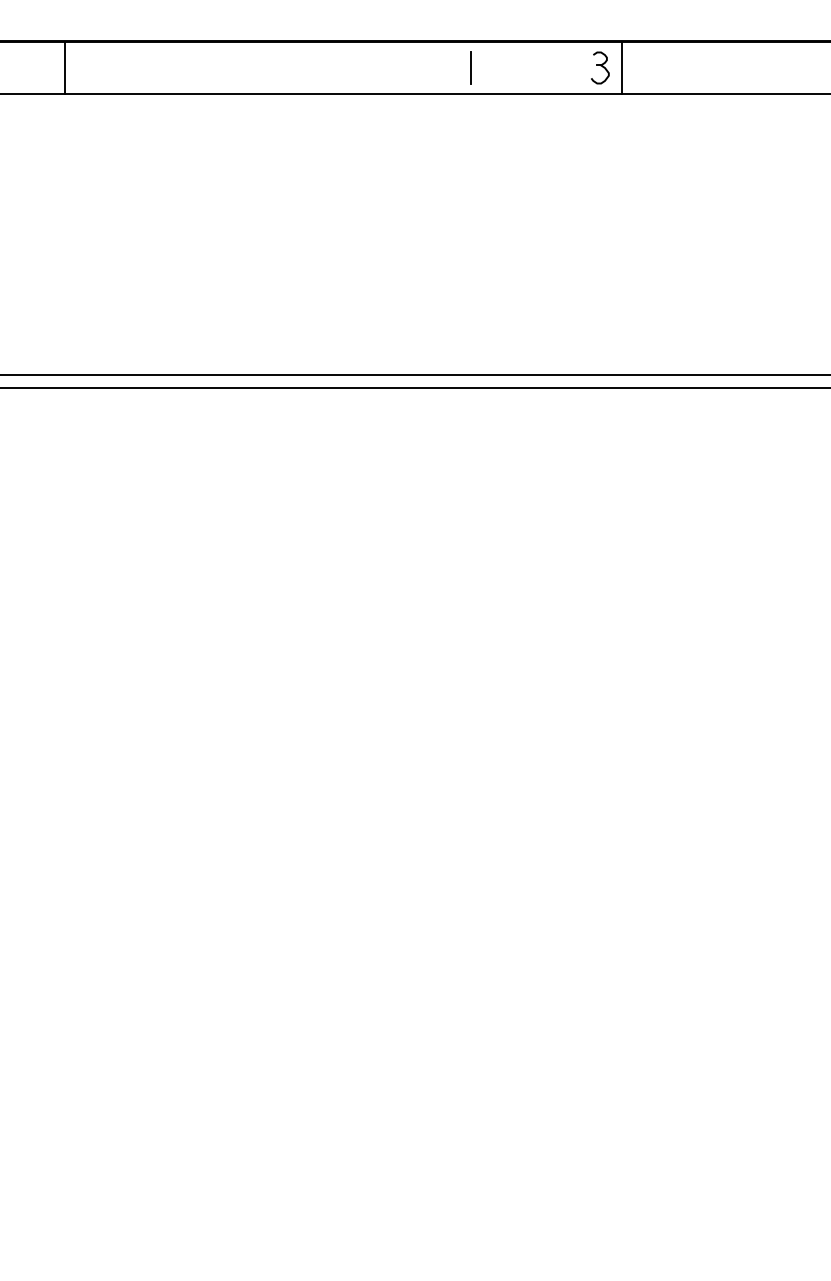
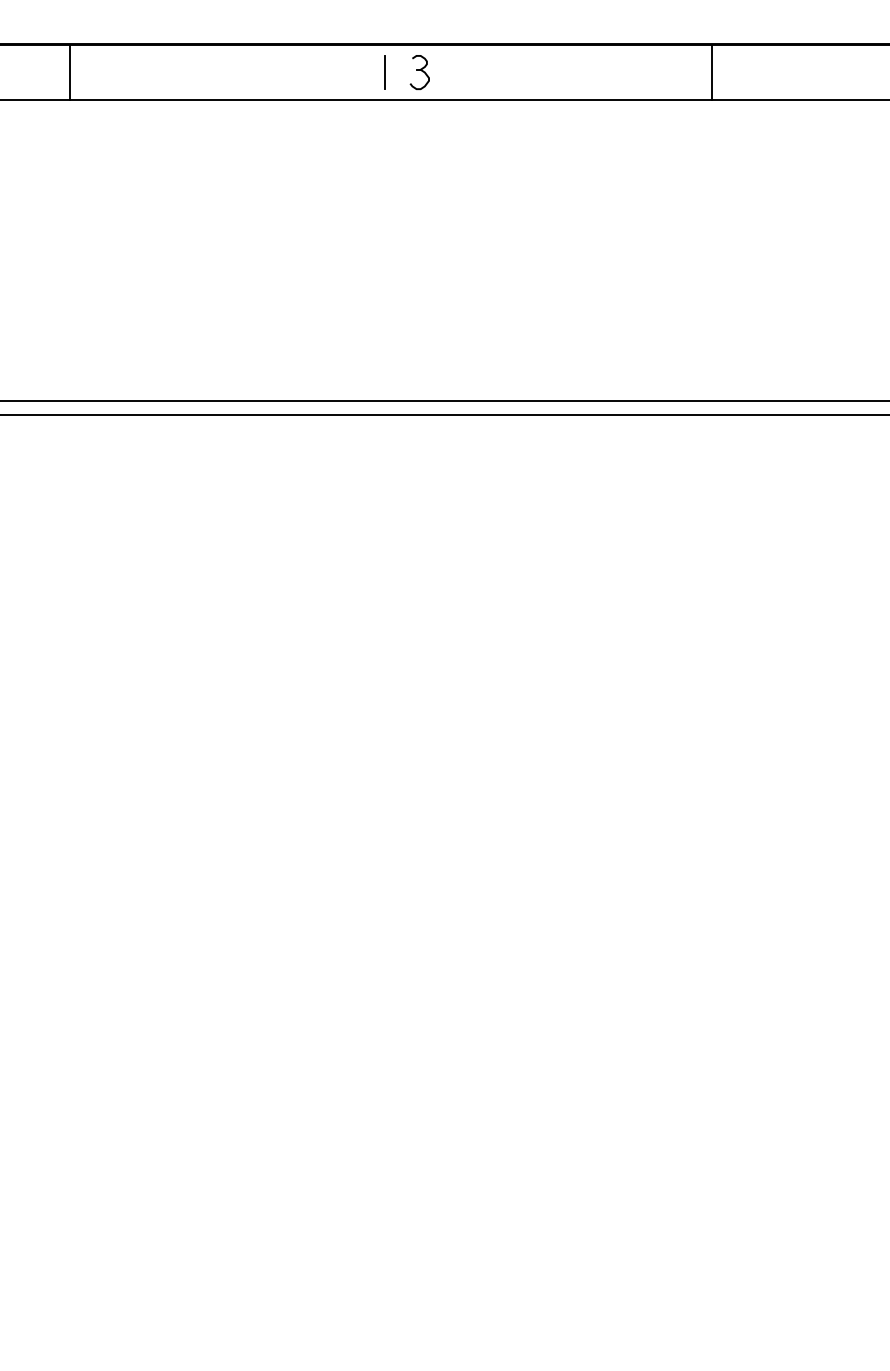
line: (470, 67) -> (384, 72), moved
part: (599, 67) -> (419, 72), moved
line: (622, 67) -> (712, 72), moved

